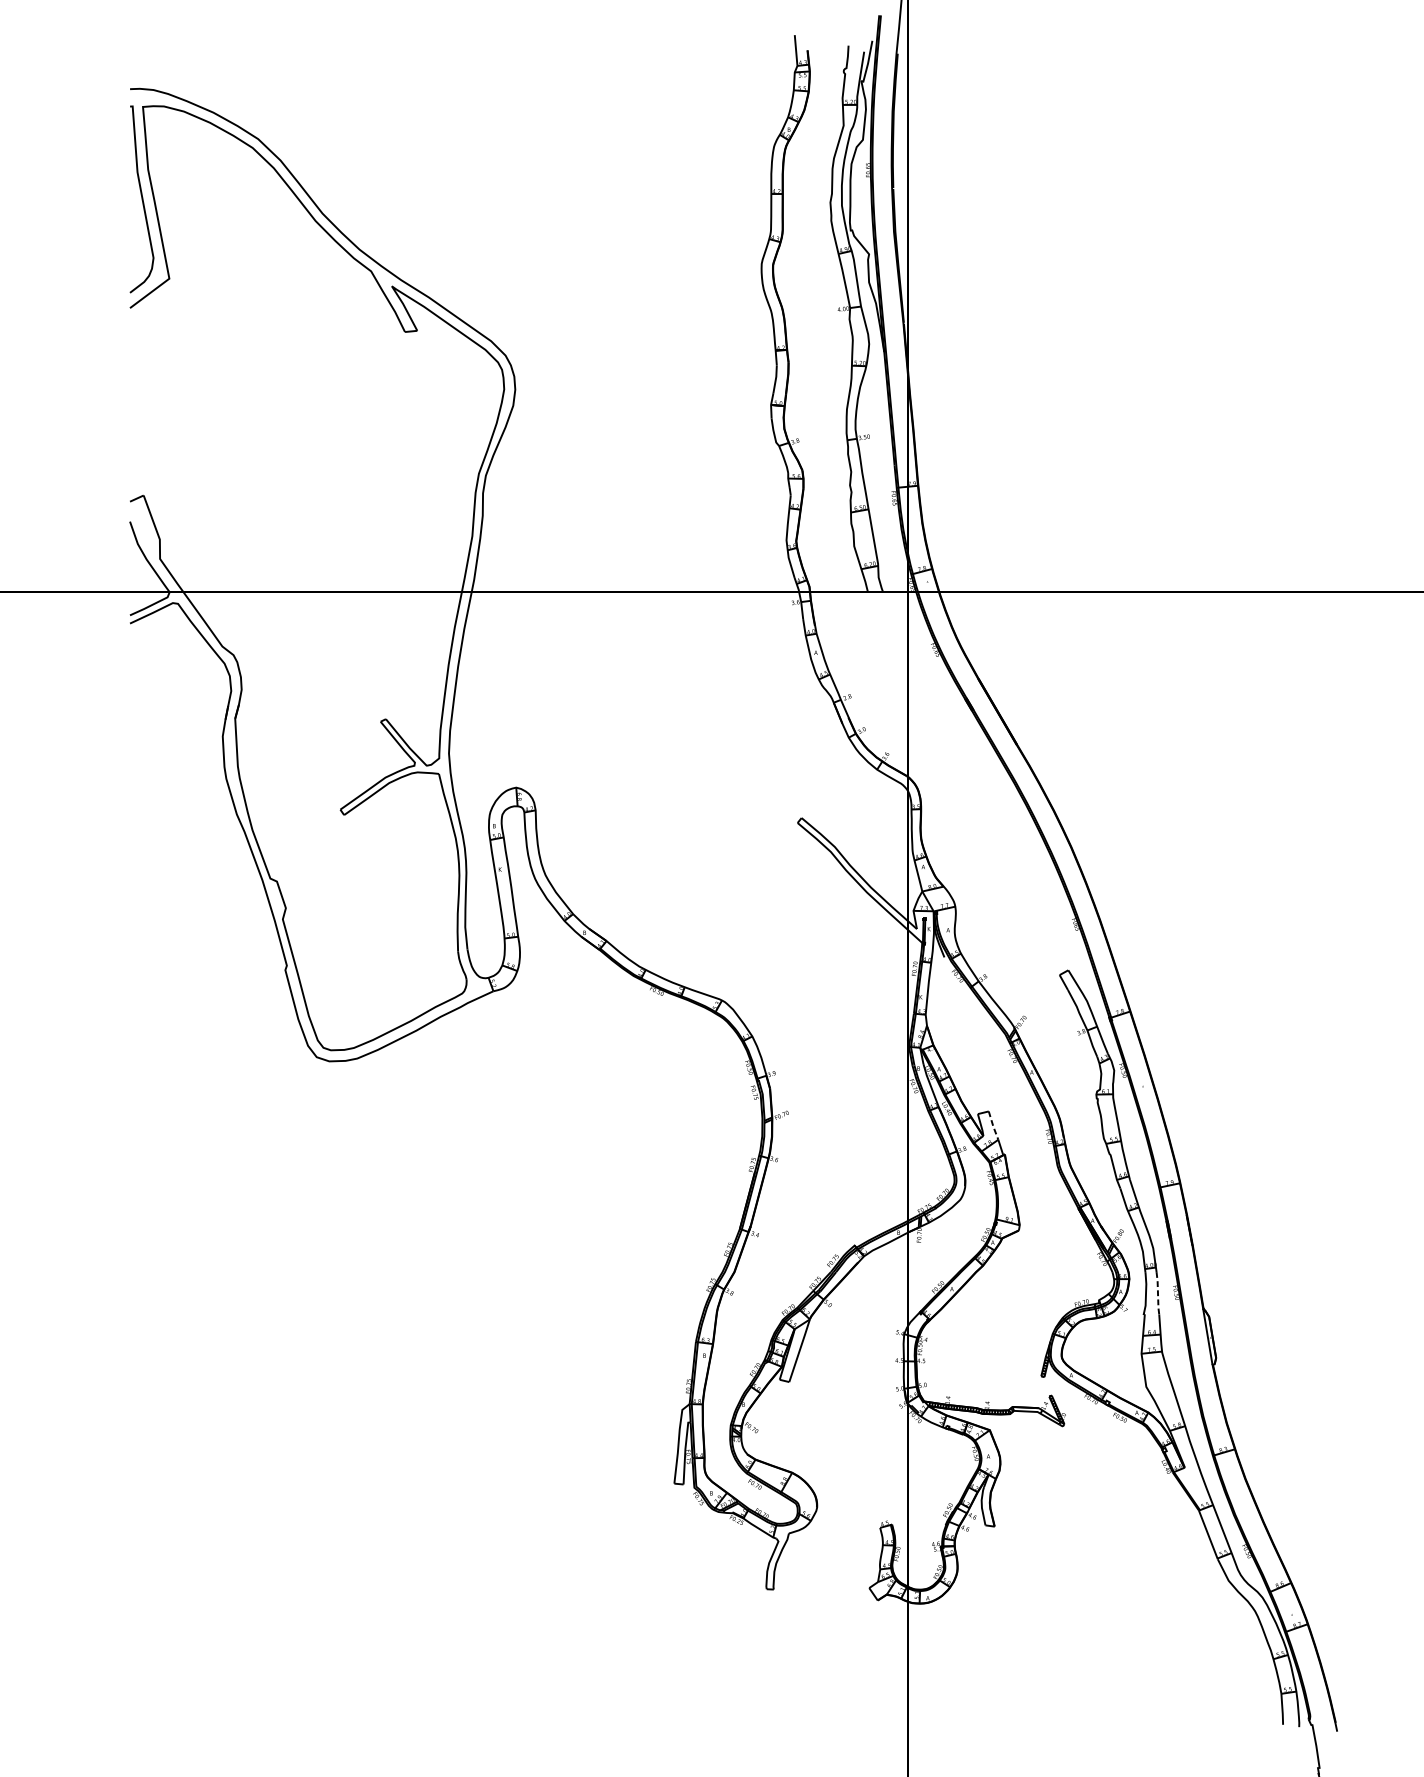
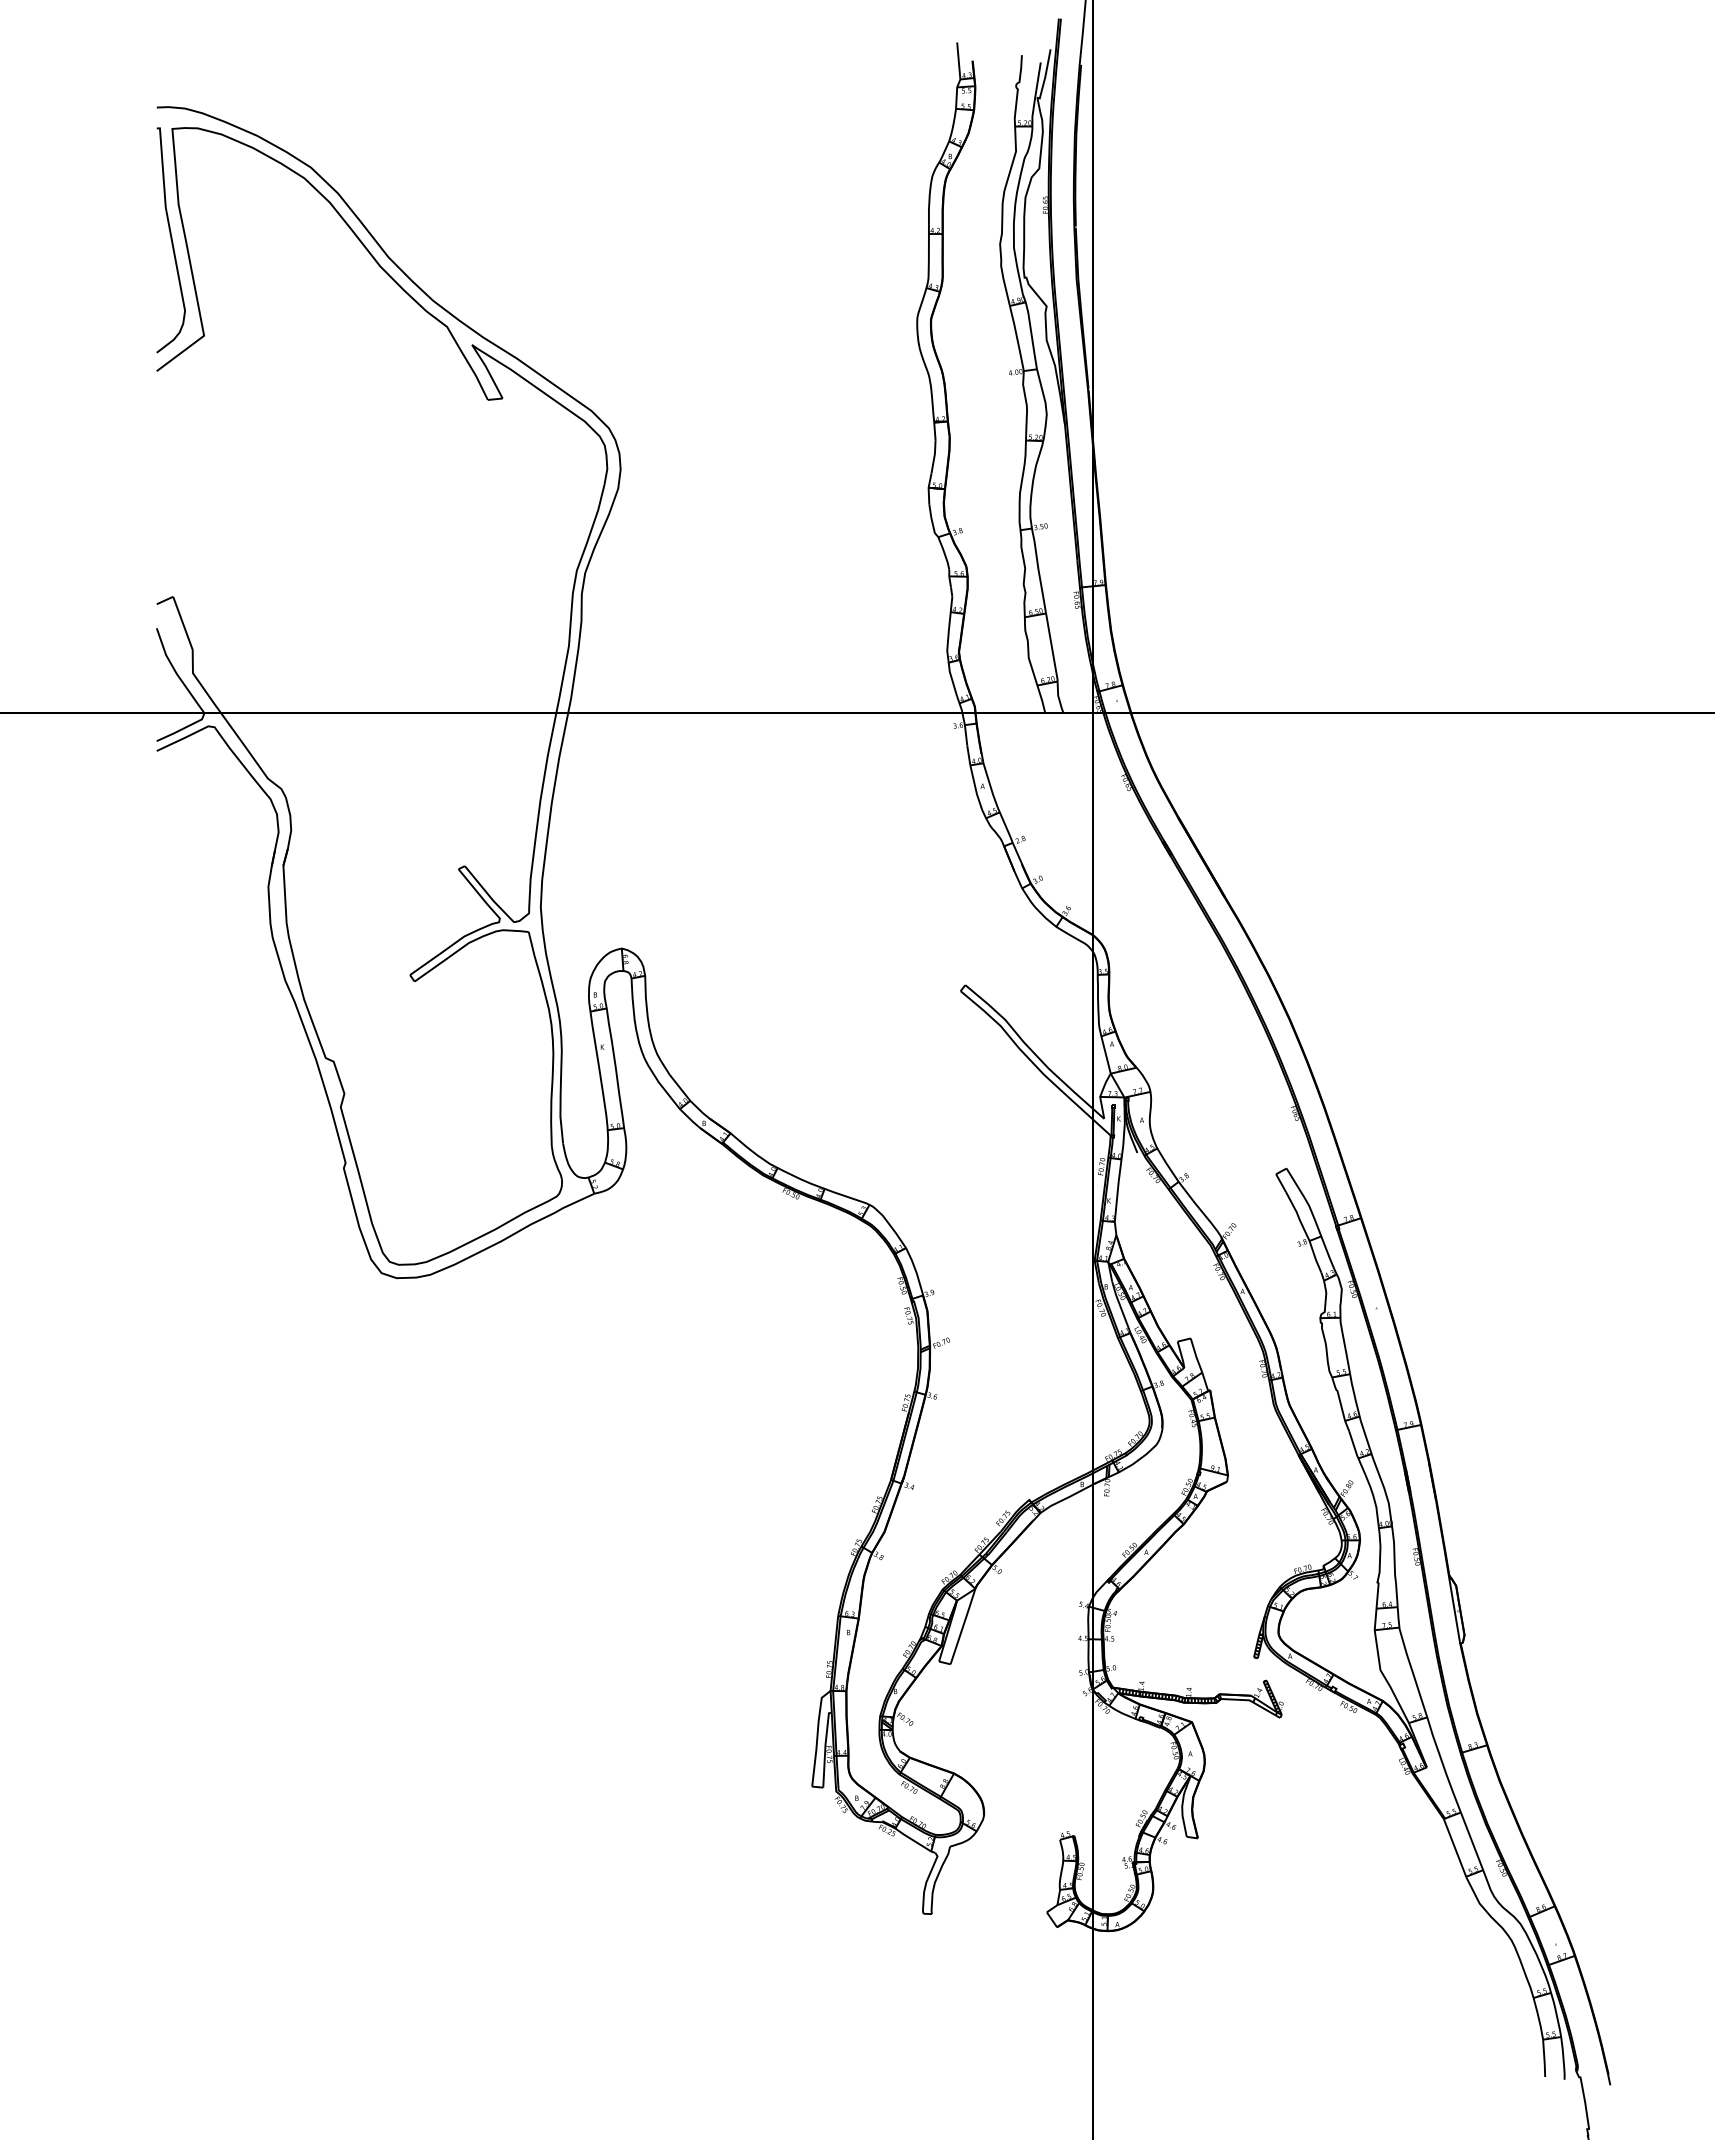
line: (993, 1125) -> (1196, 1355), dashed -> solid
line: (1157, 1293) -> (1394, 1557), dashed -> solid

